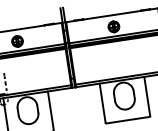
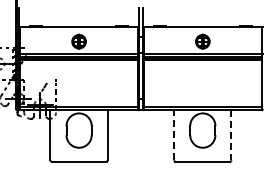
line: (147, 96) -> (231, 135), solid -> dashed
line: (102, 102) -> (174, 134), solid -> dashed

